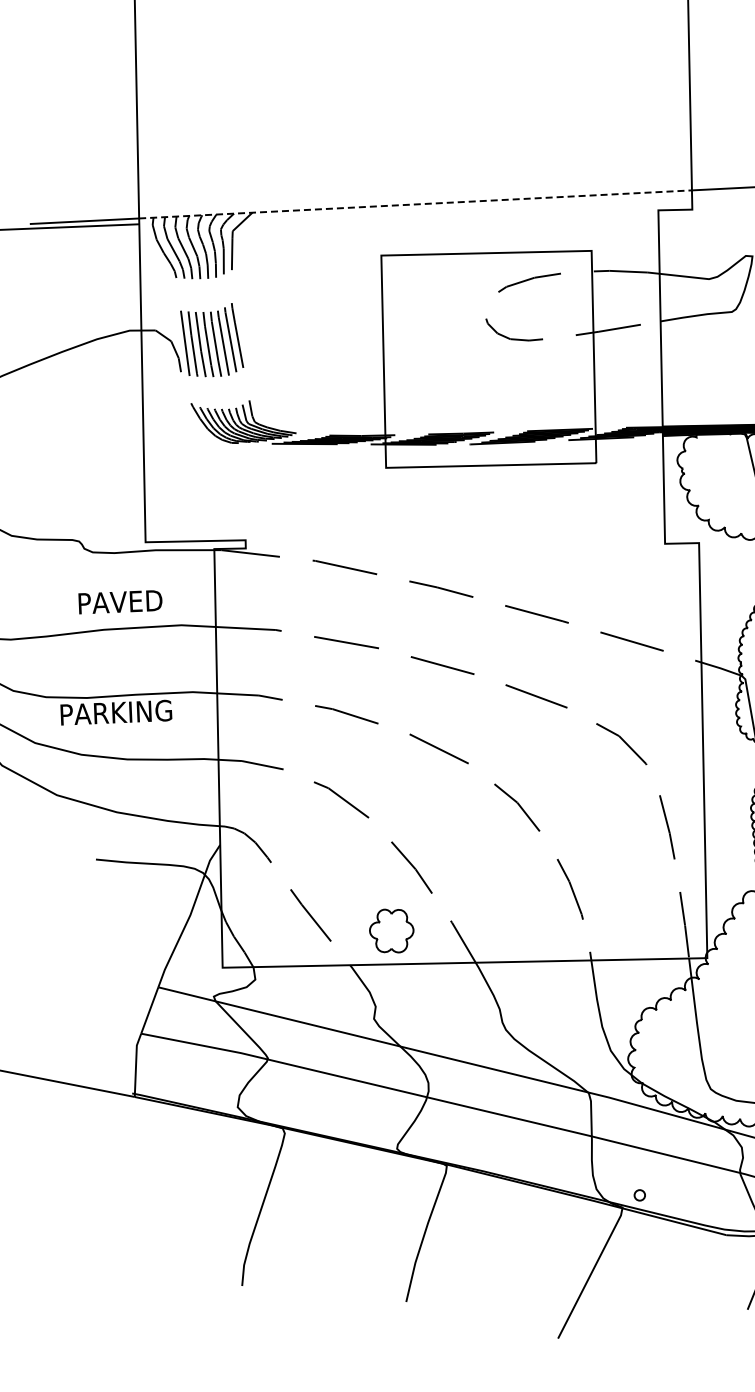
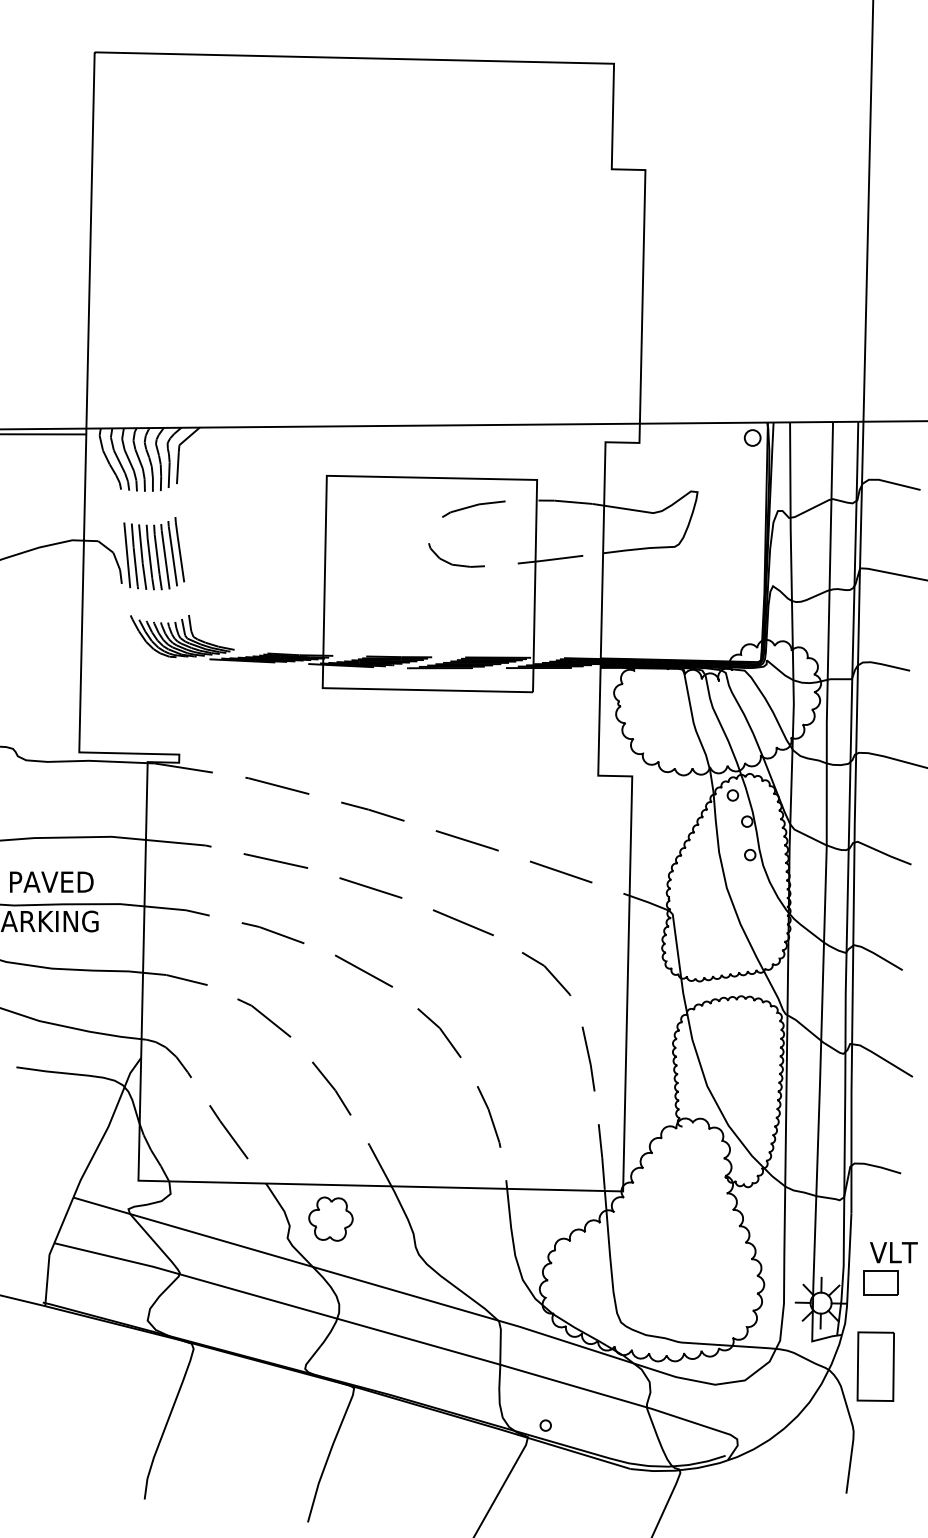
line: (415, 204) -> (363, 426), dashed -> solid
text: (120, 601) -> (51, 881), moved
part: (391, 930) -> (330, 1218), moved

